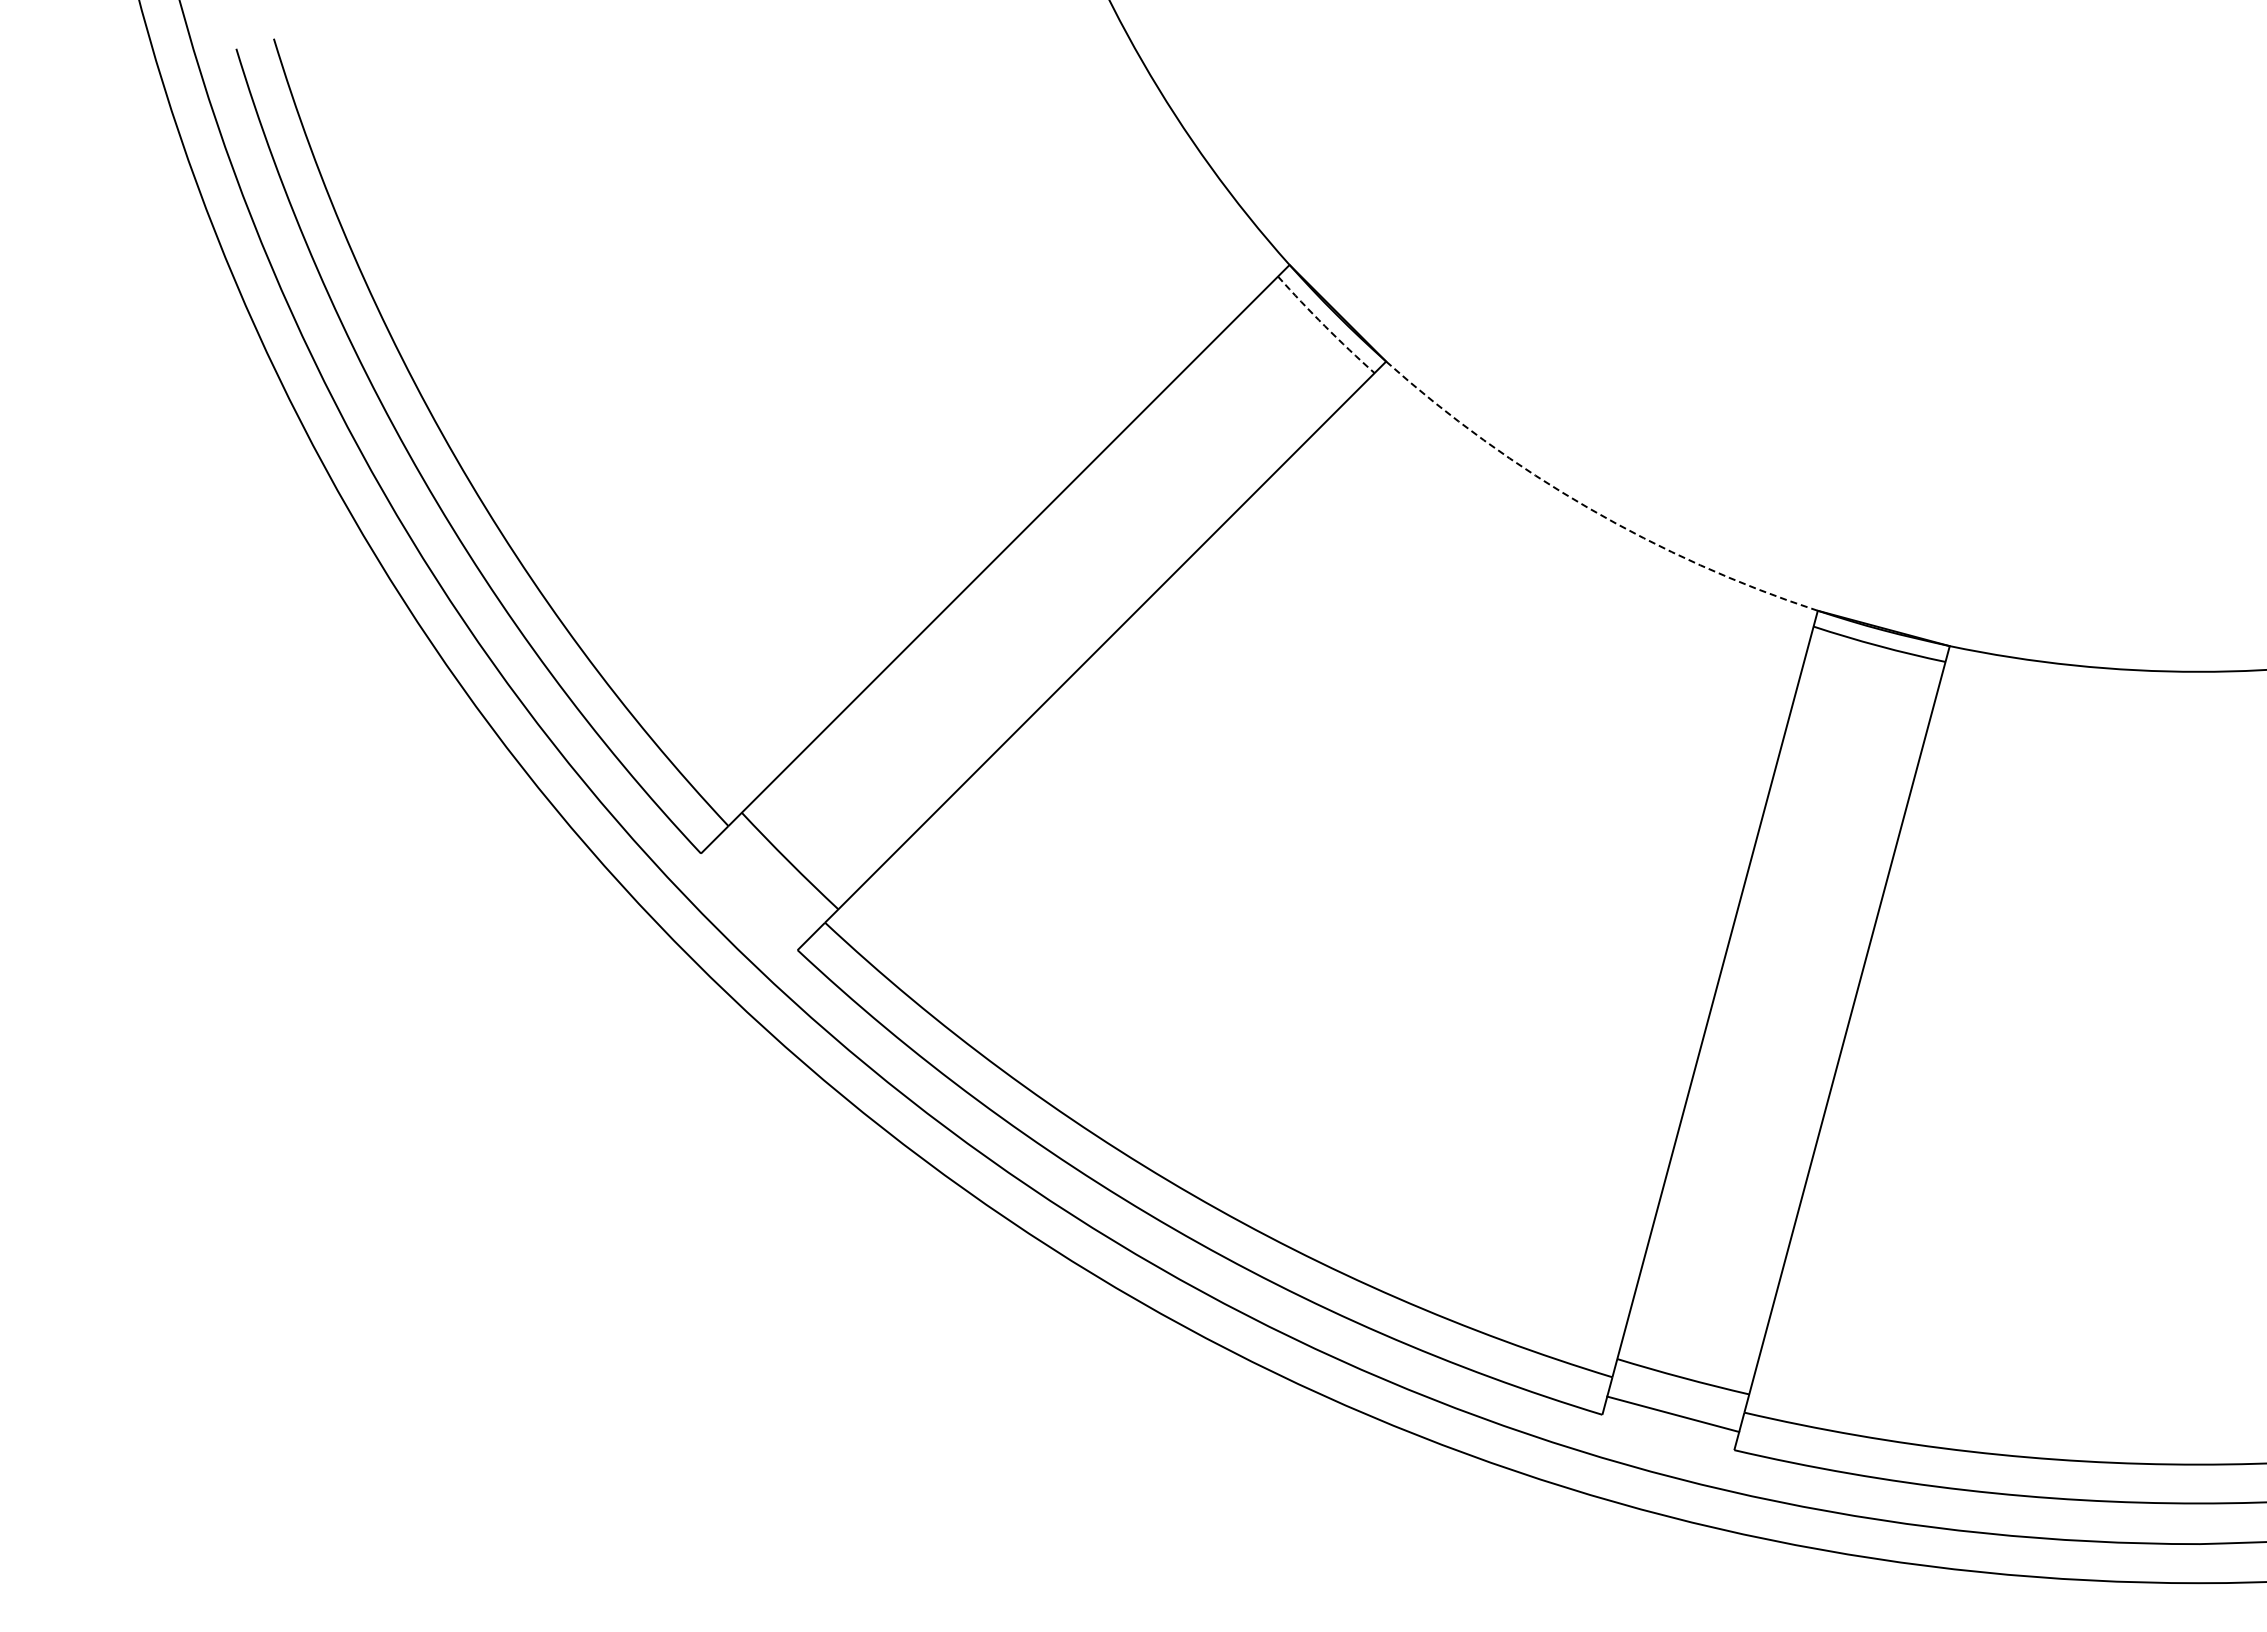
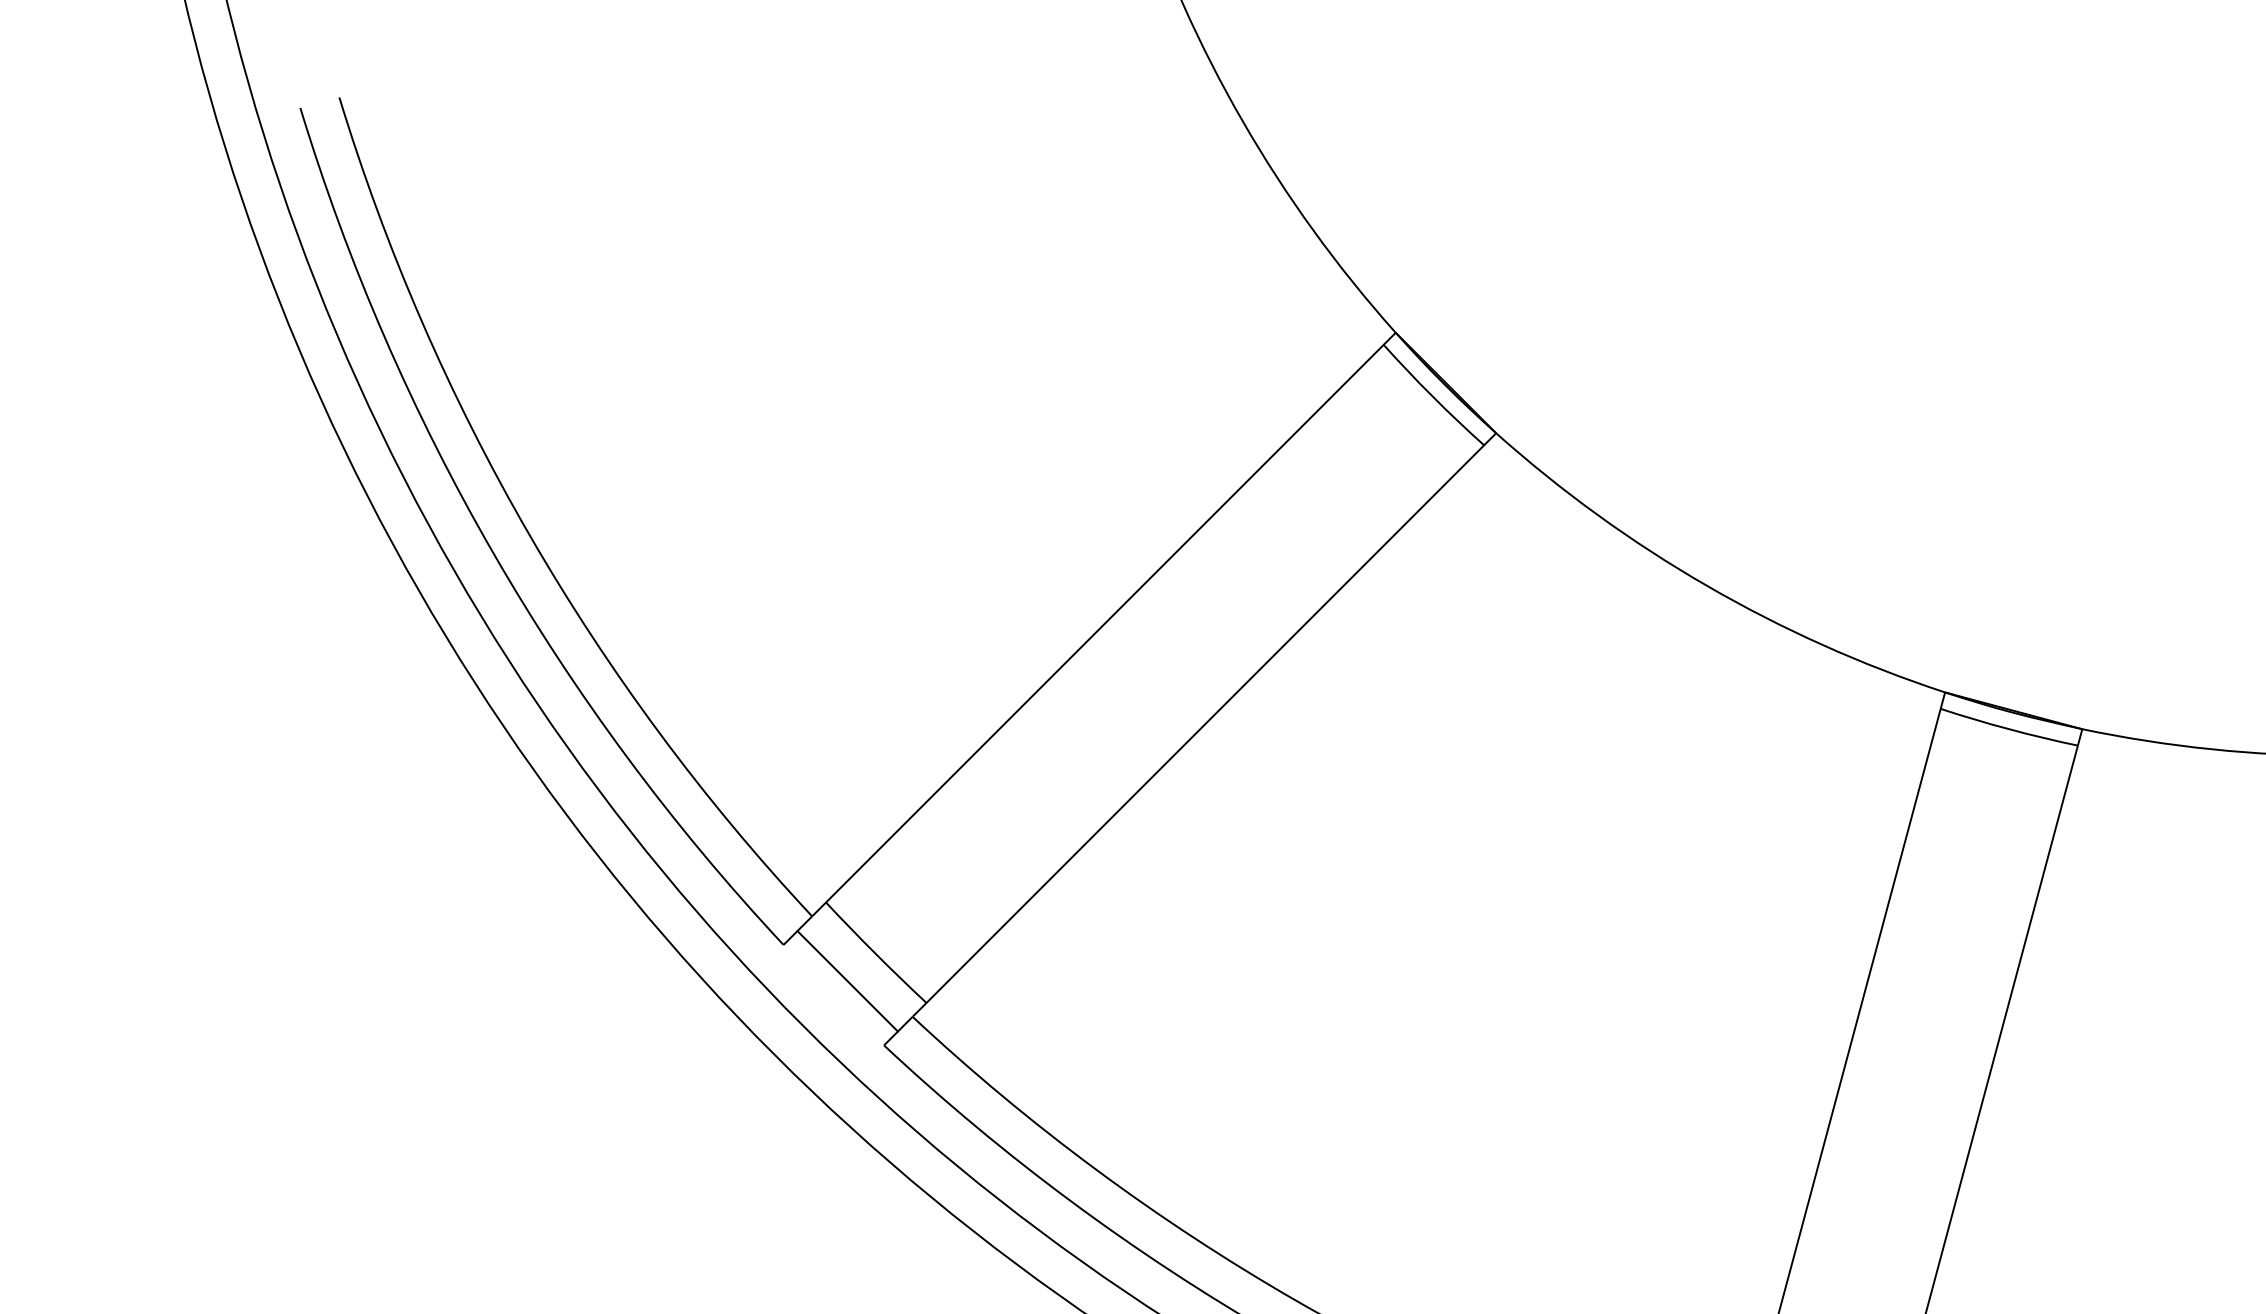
arc: (1324, 326) -> (1432, 396), dashed -> solid
arc: (1588, 508) -> (1706, 586), dashed -> solid
line: (762, 888) -> (847, 981), added

